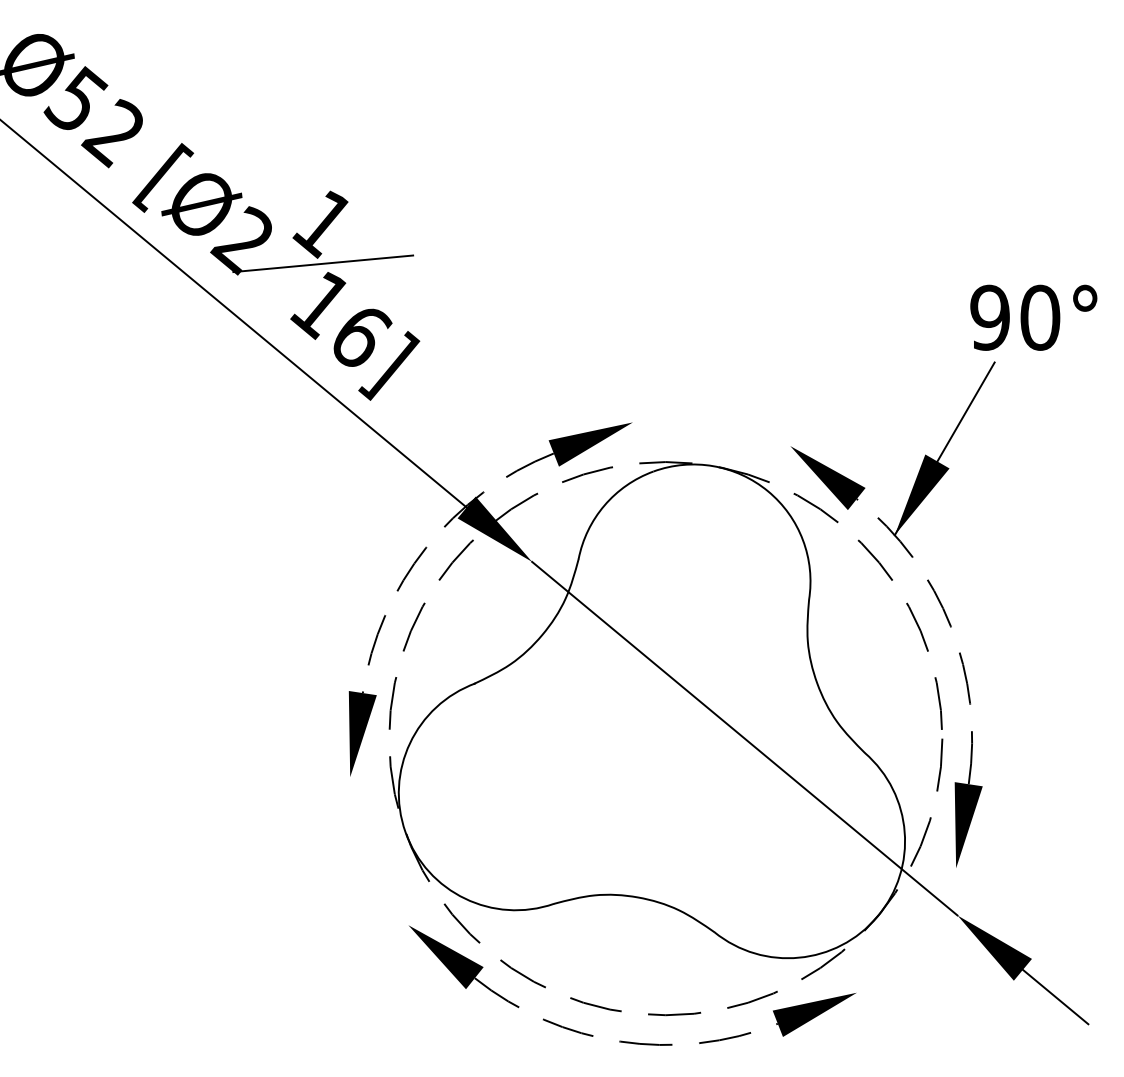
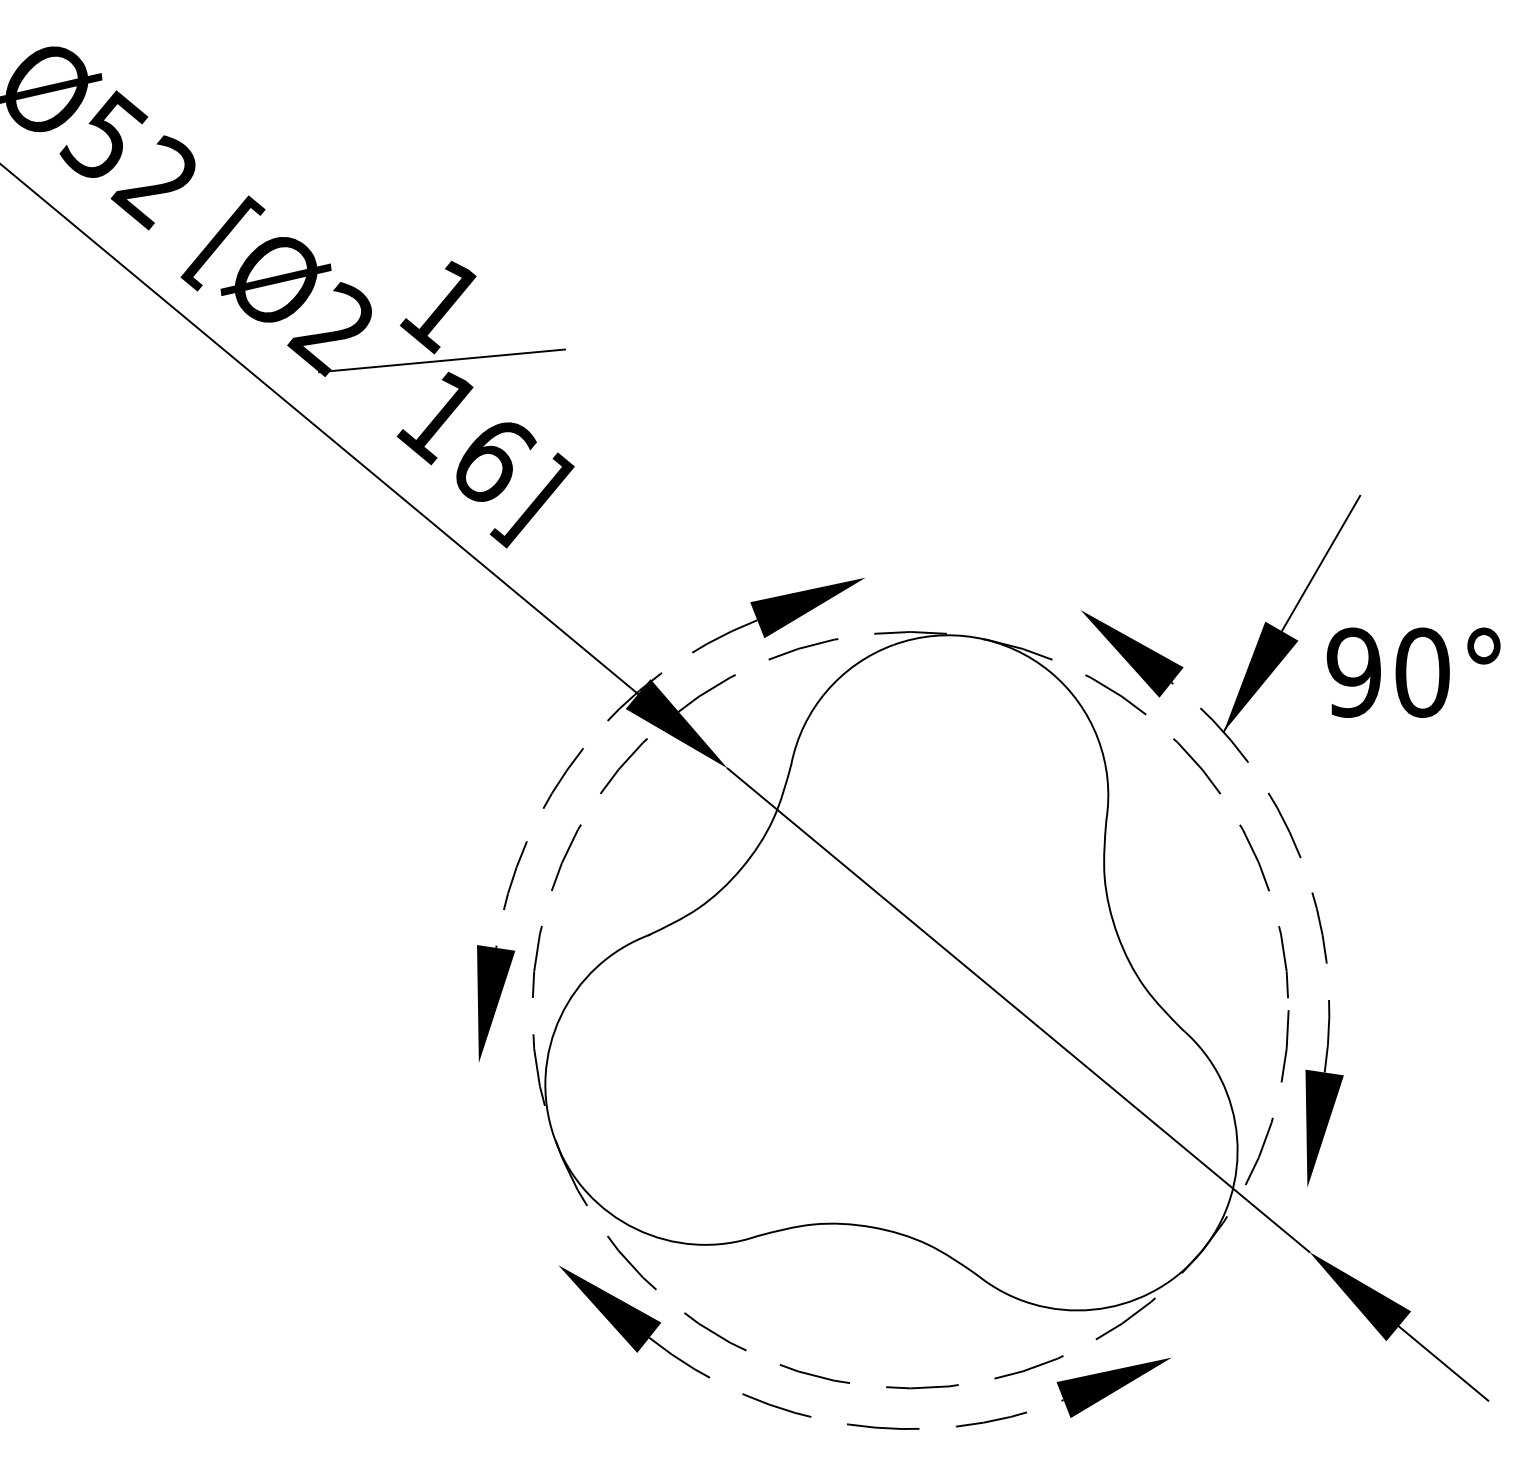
text: (1033, 317) -> (1413, 672), moved

